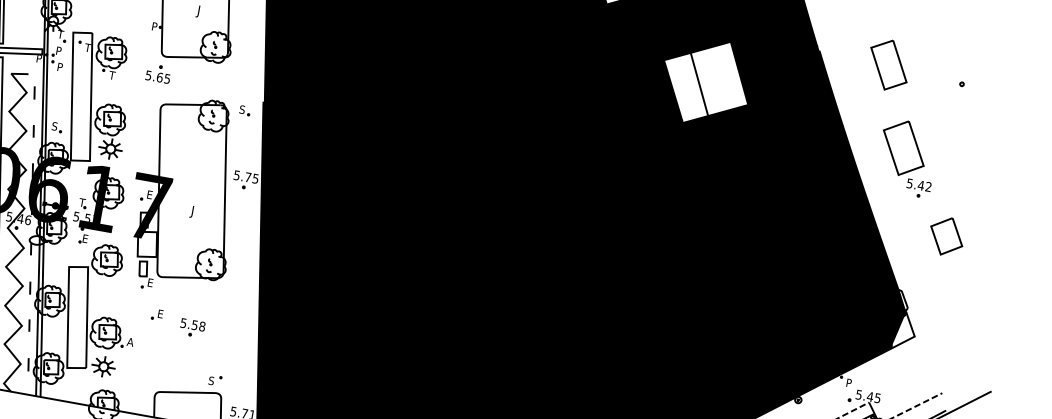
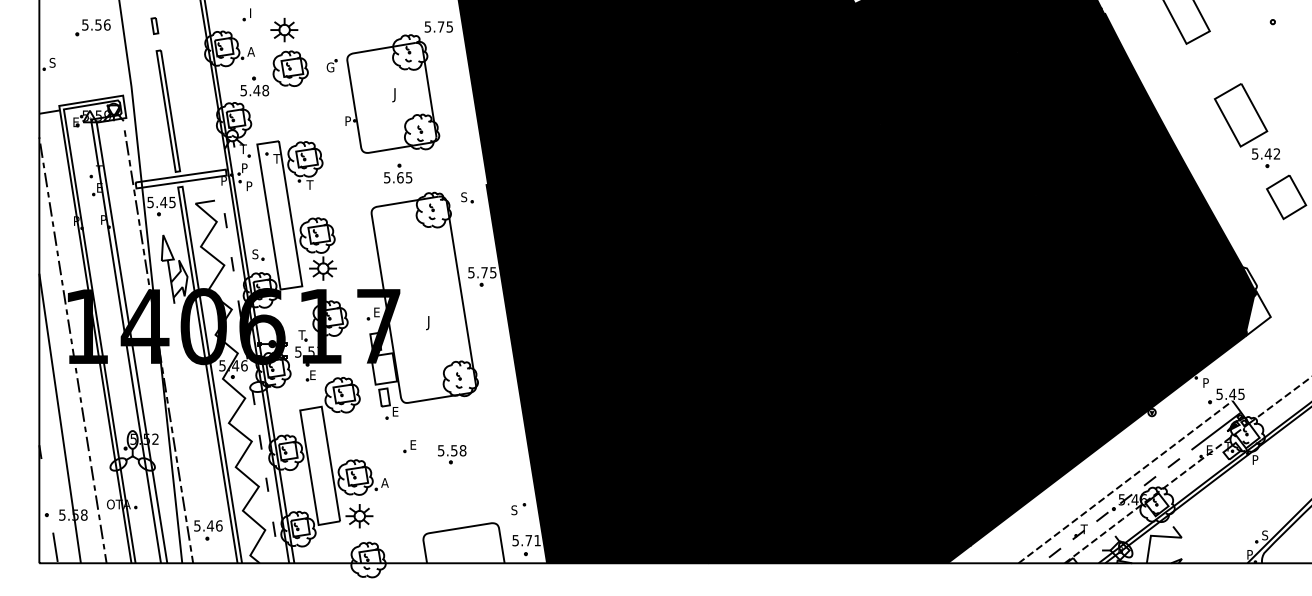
part: (158, 73) -> (398, 173), moved
fill: (705, 81) -> (982, 71), added
part: (906, 157) -> (1246, 125), moved
part: (215, 380) -> (518, 509), moved

